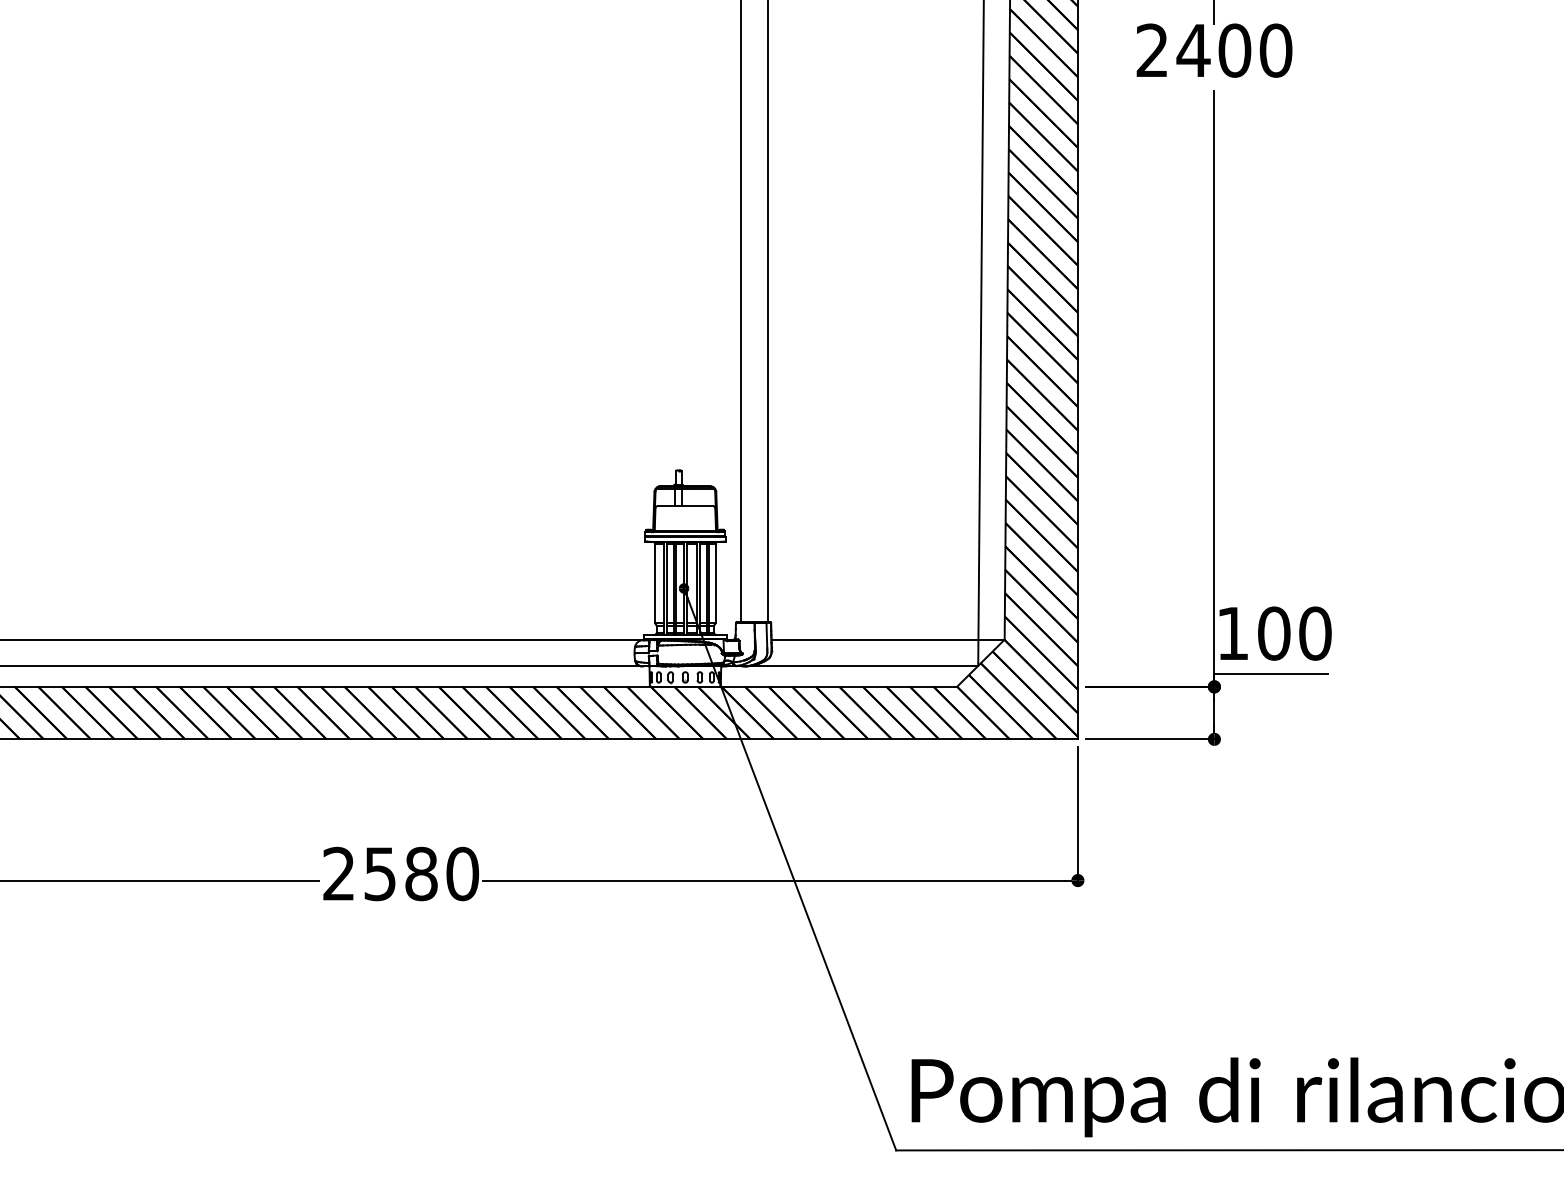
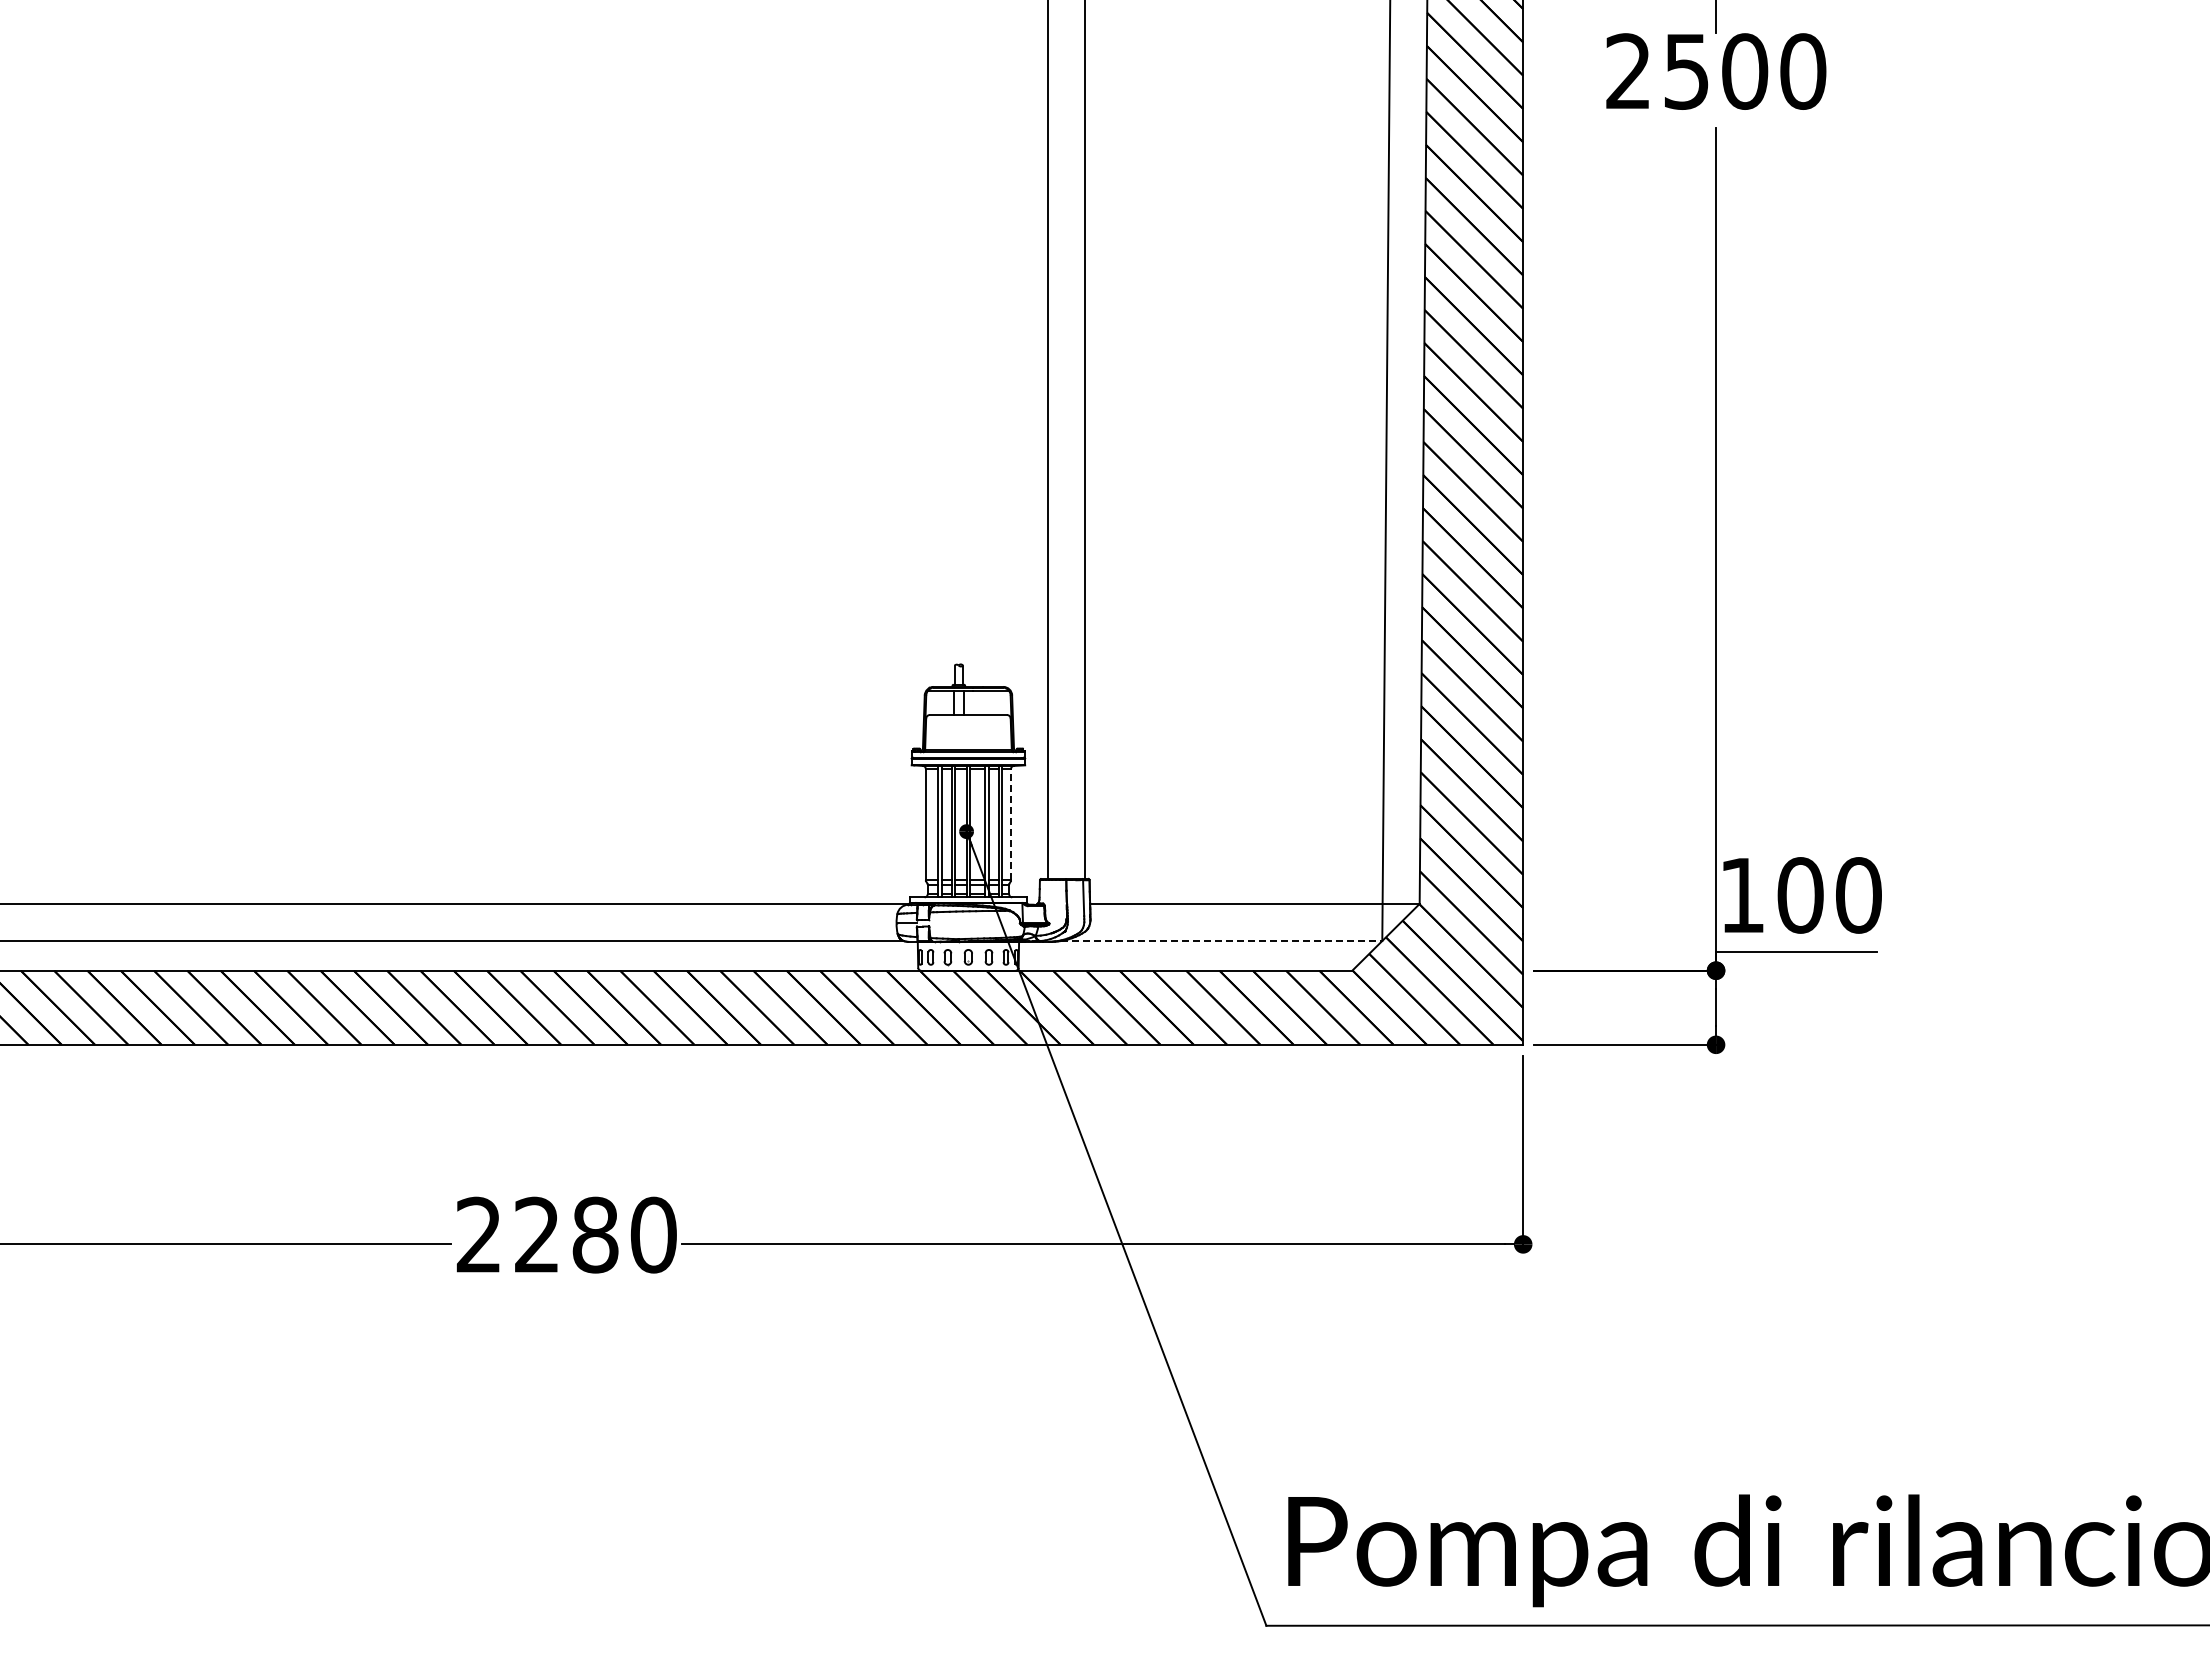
text: (1193, 50) -> (1686, 71), 2400 -> 2500
line: (715, 583) -> (1011, 824), solid -> dashed
line: (864, 666) -> (1221, 941), solid -> dashed
text: (379, 873) -> (536, 1234), 2580 -> 2280

